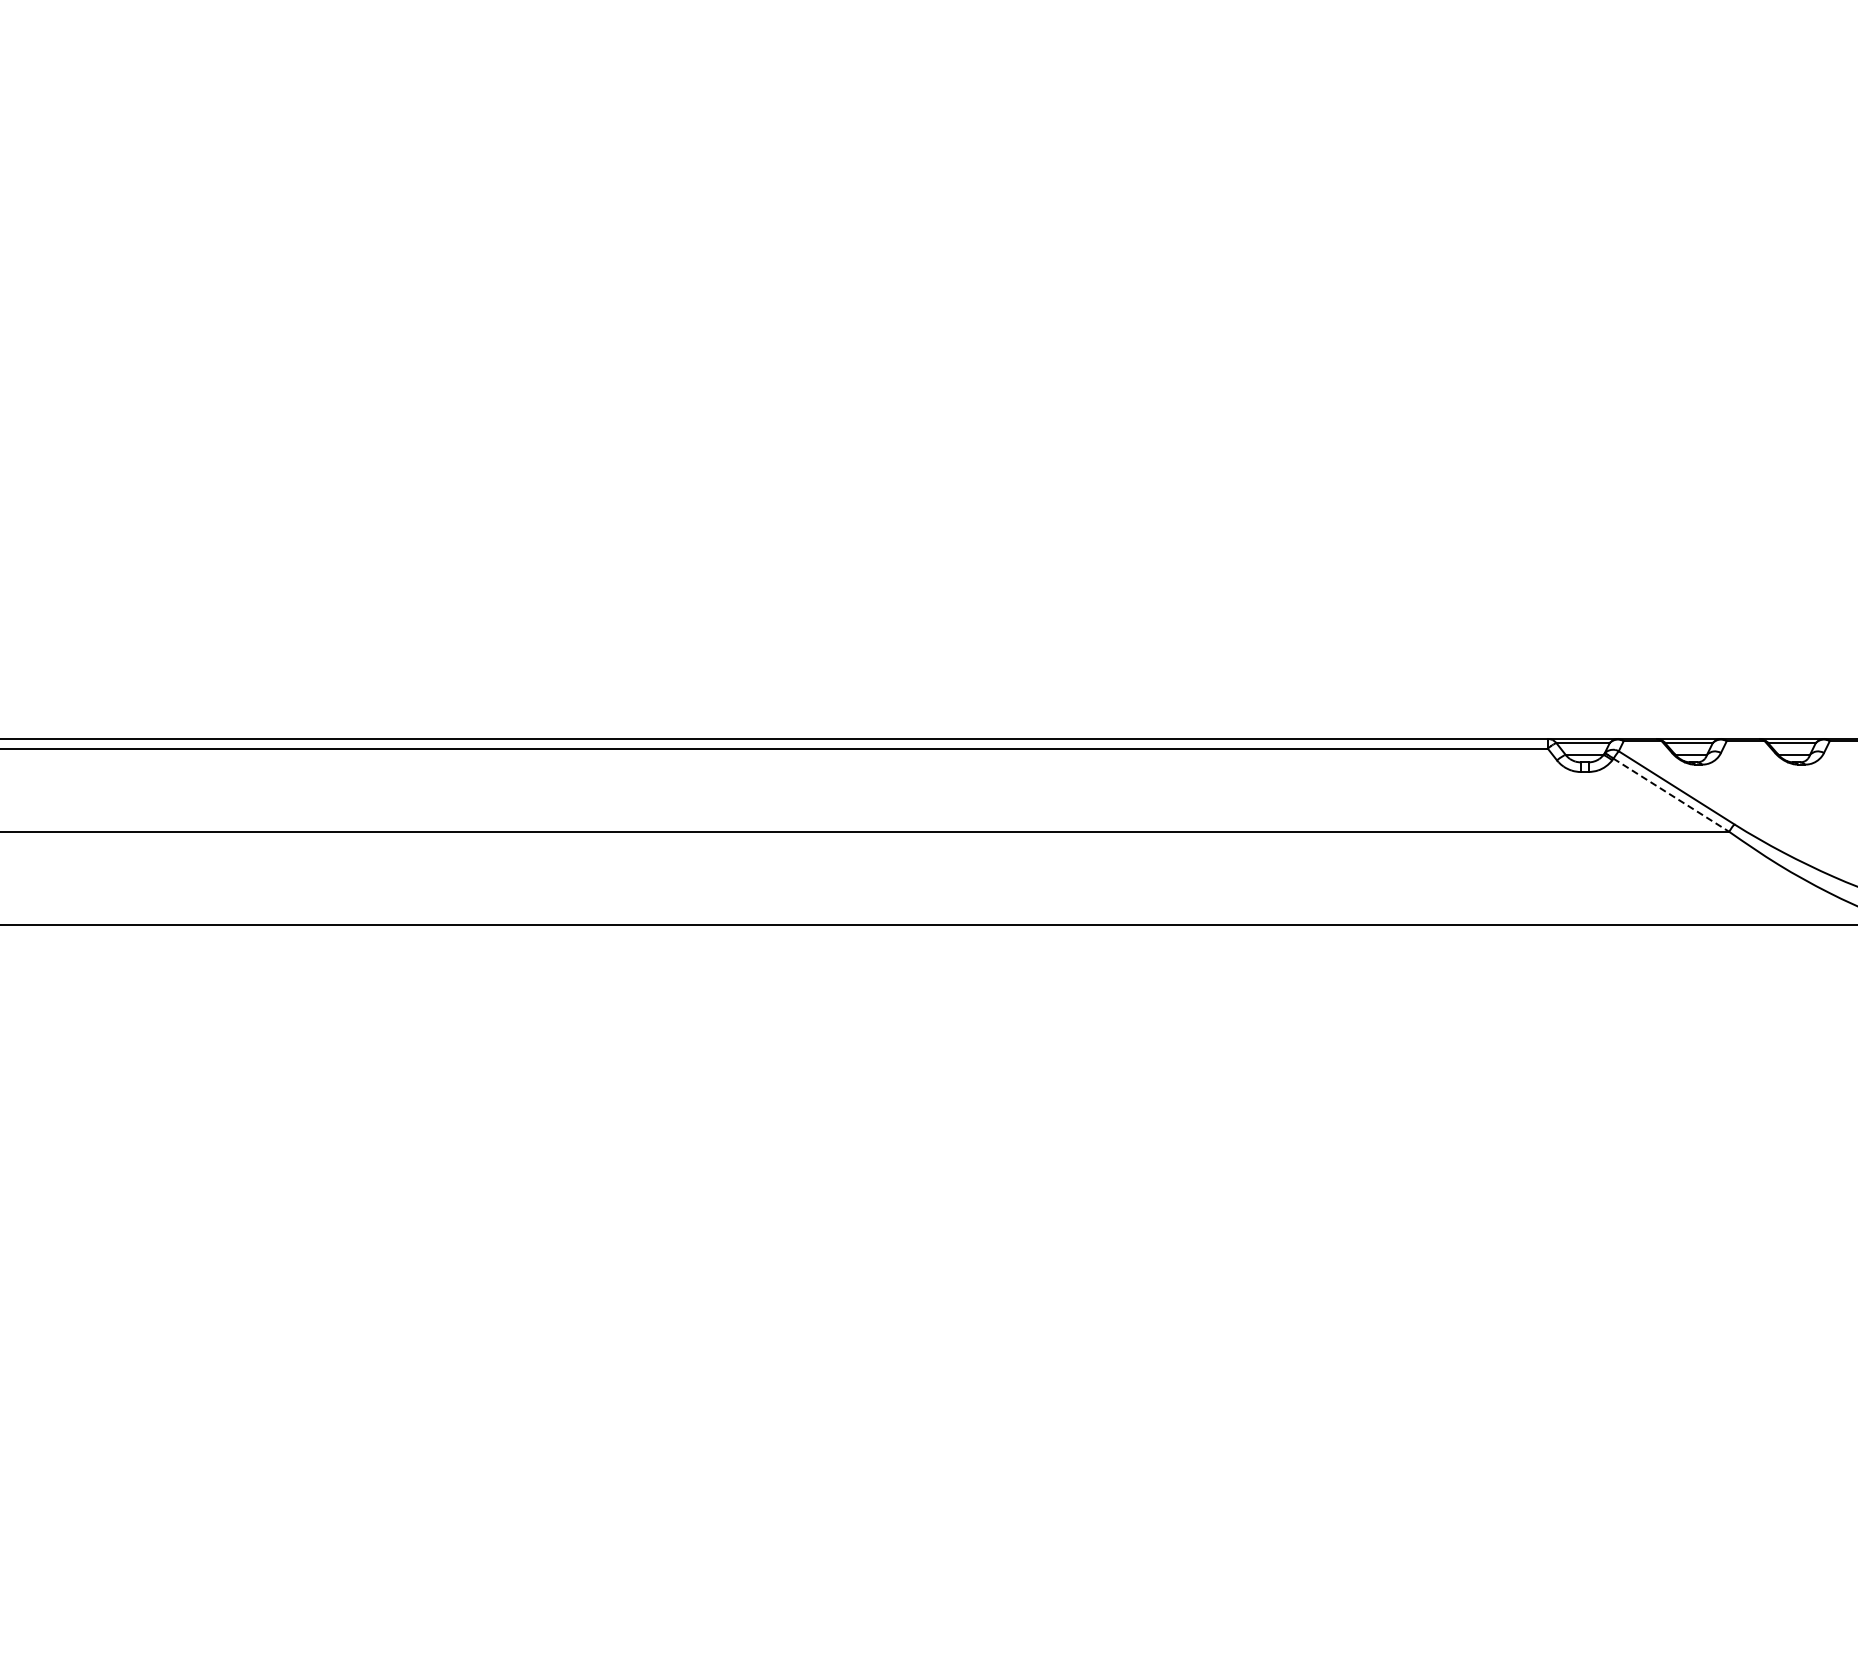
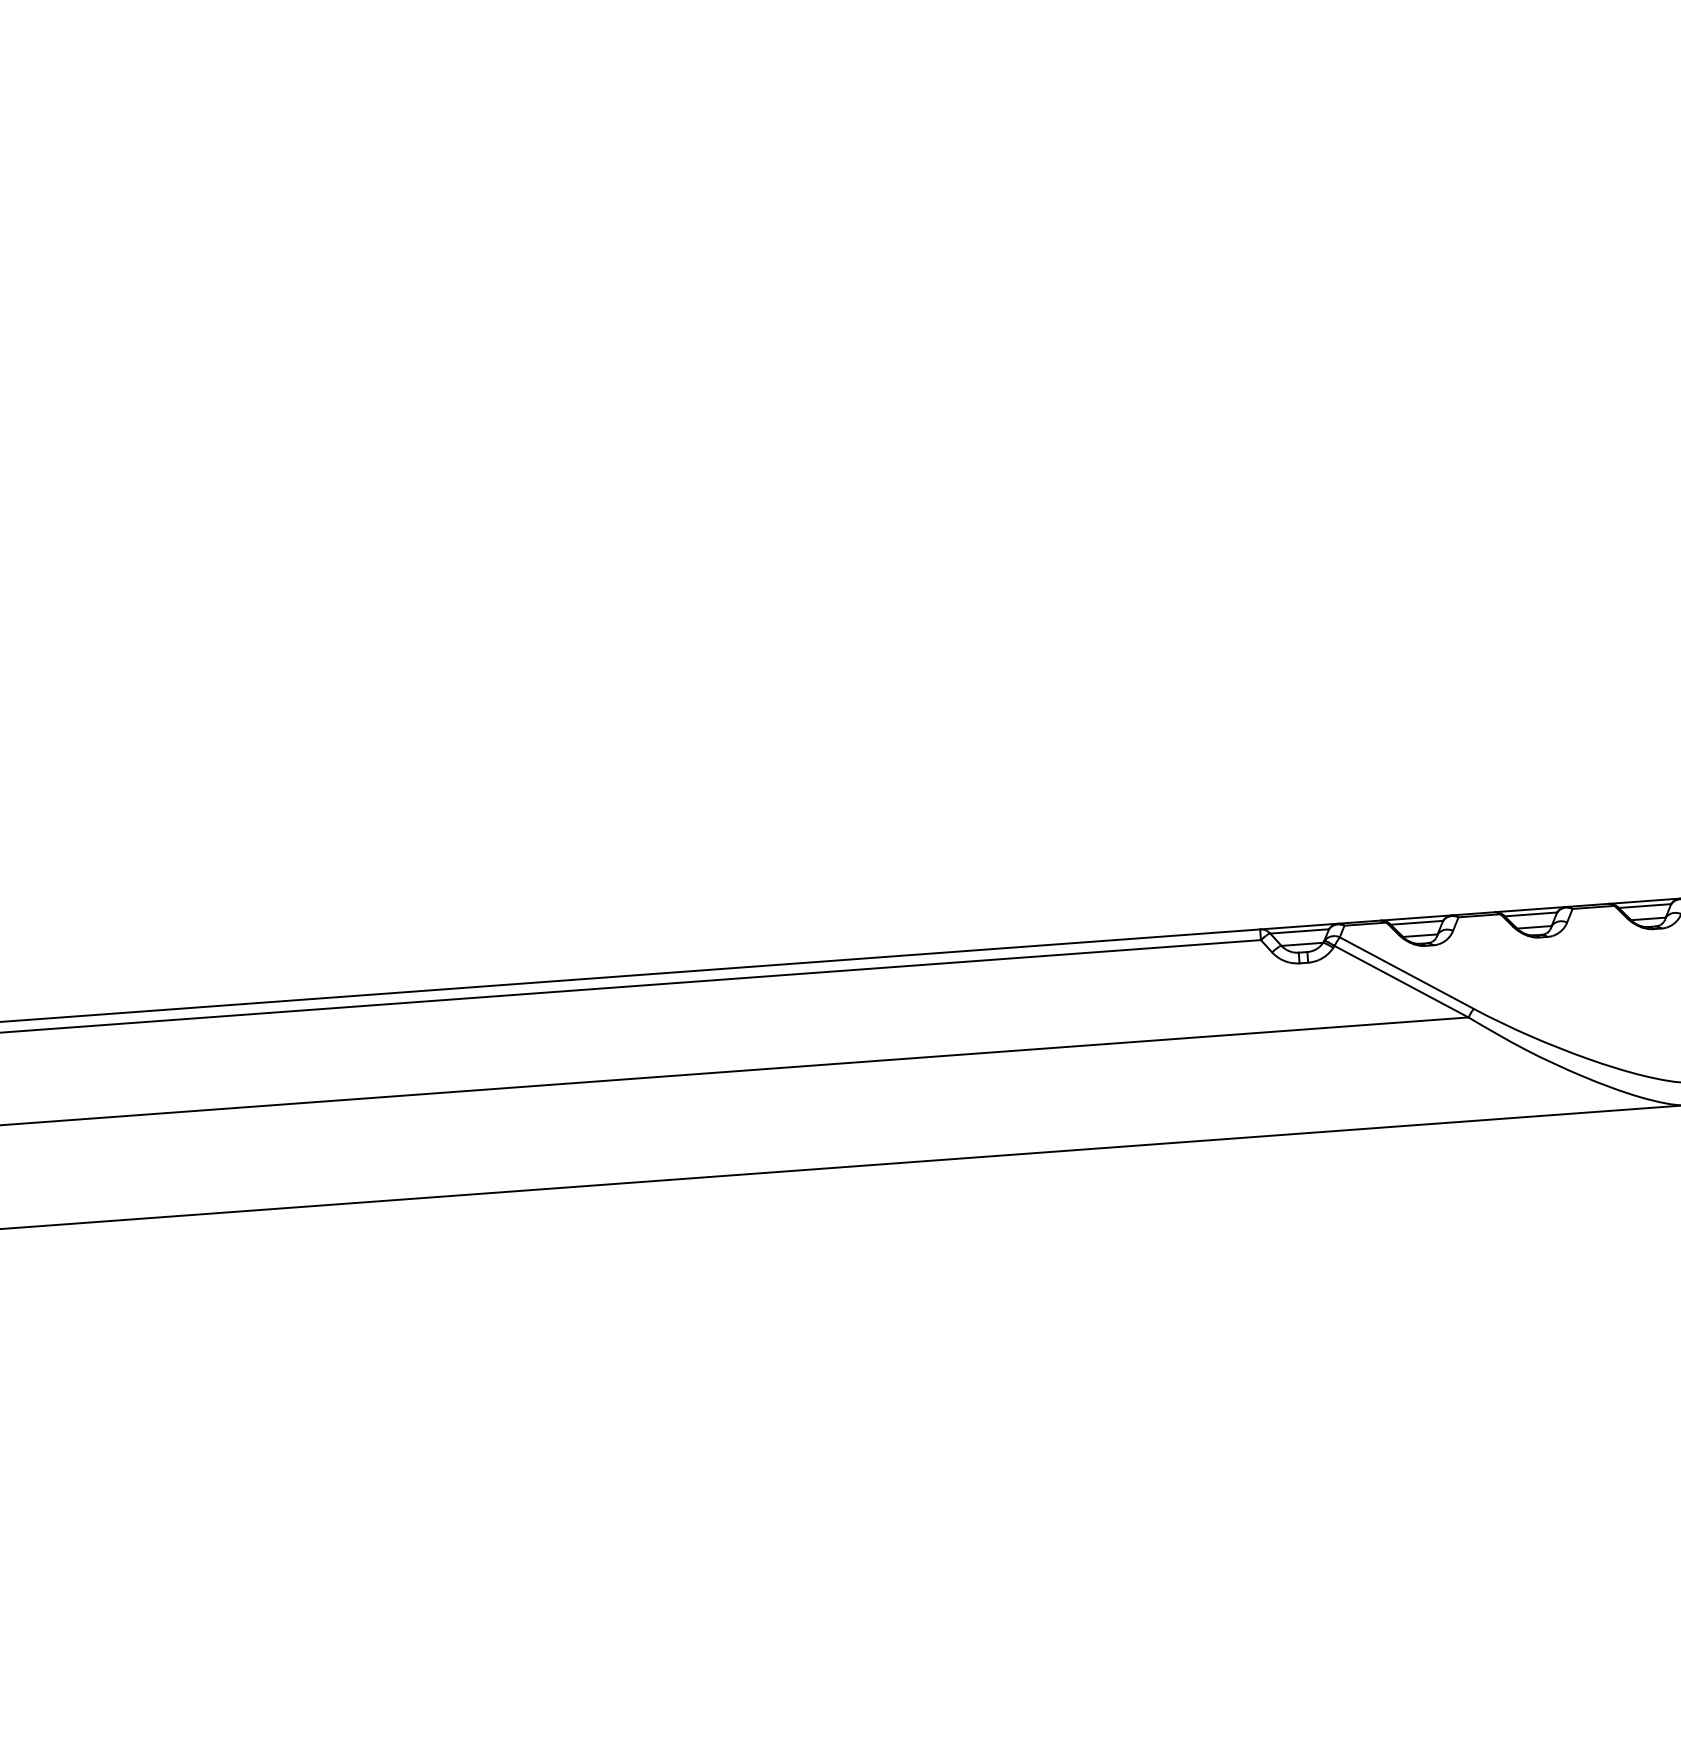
line: (1671, 795) -> (1401, 981), dashed -> solid

